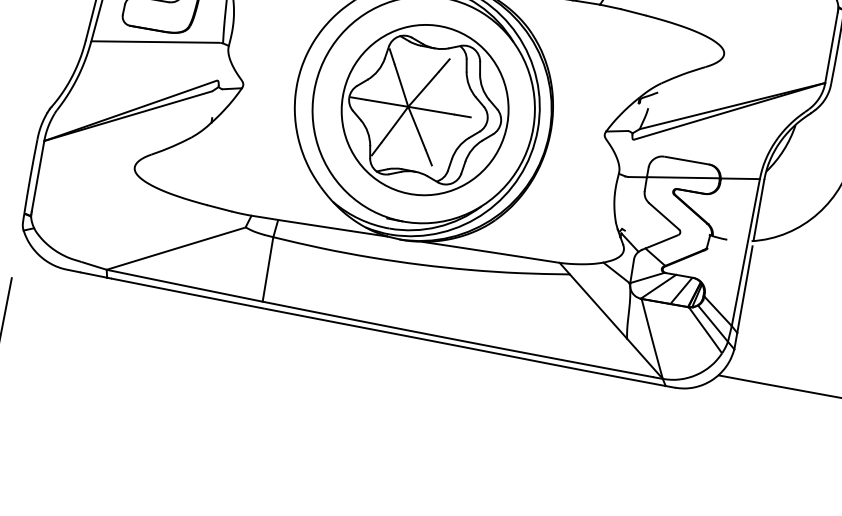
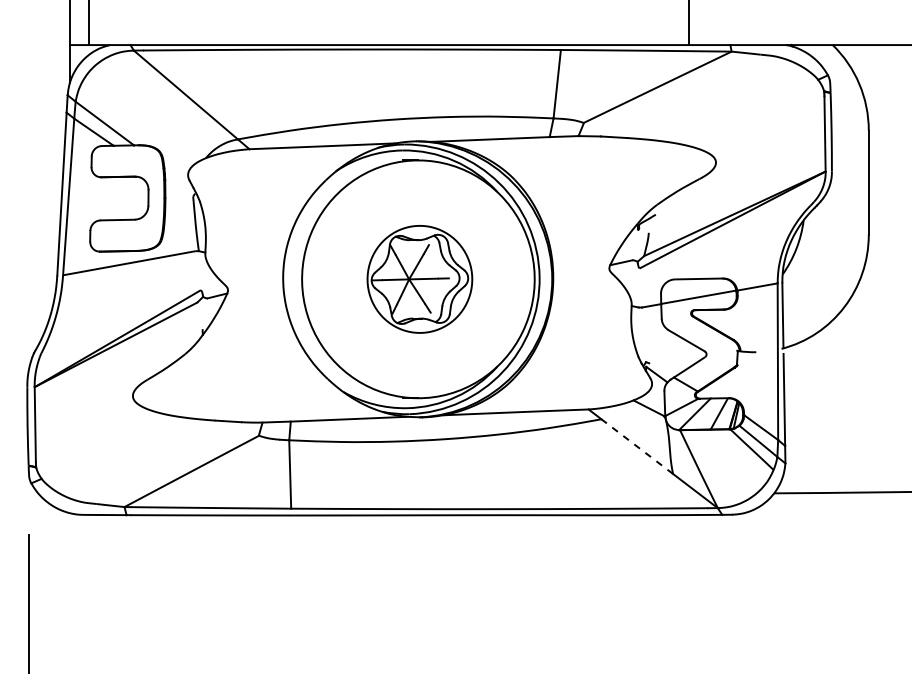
part: (424, 110) -> (419, 279), size x0.6
line: (597, 306) -> (636, 446), solid -> dashed

